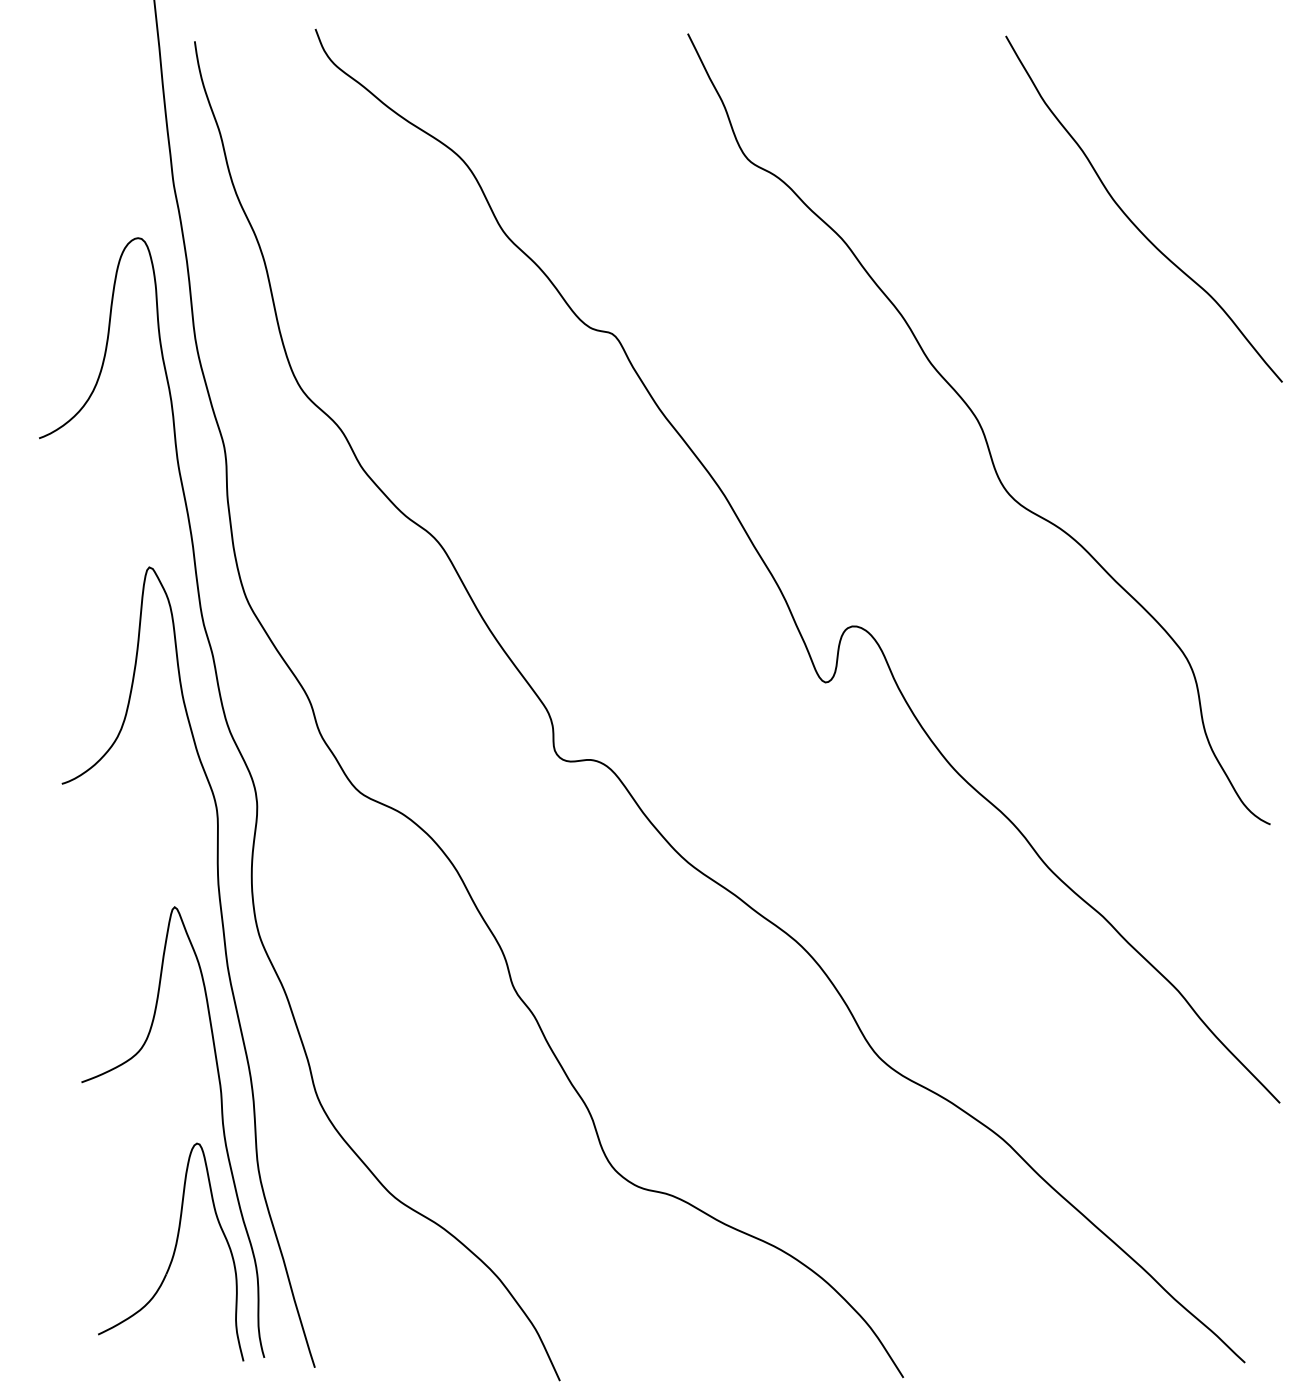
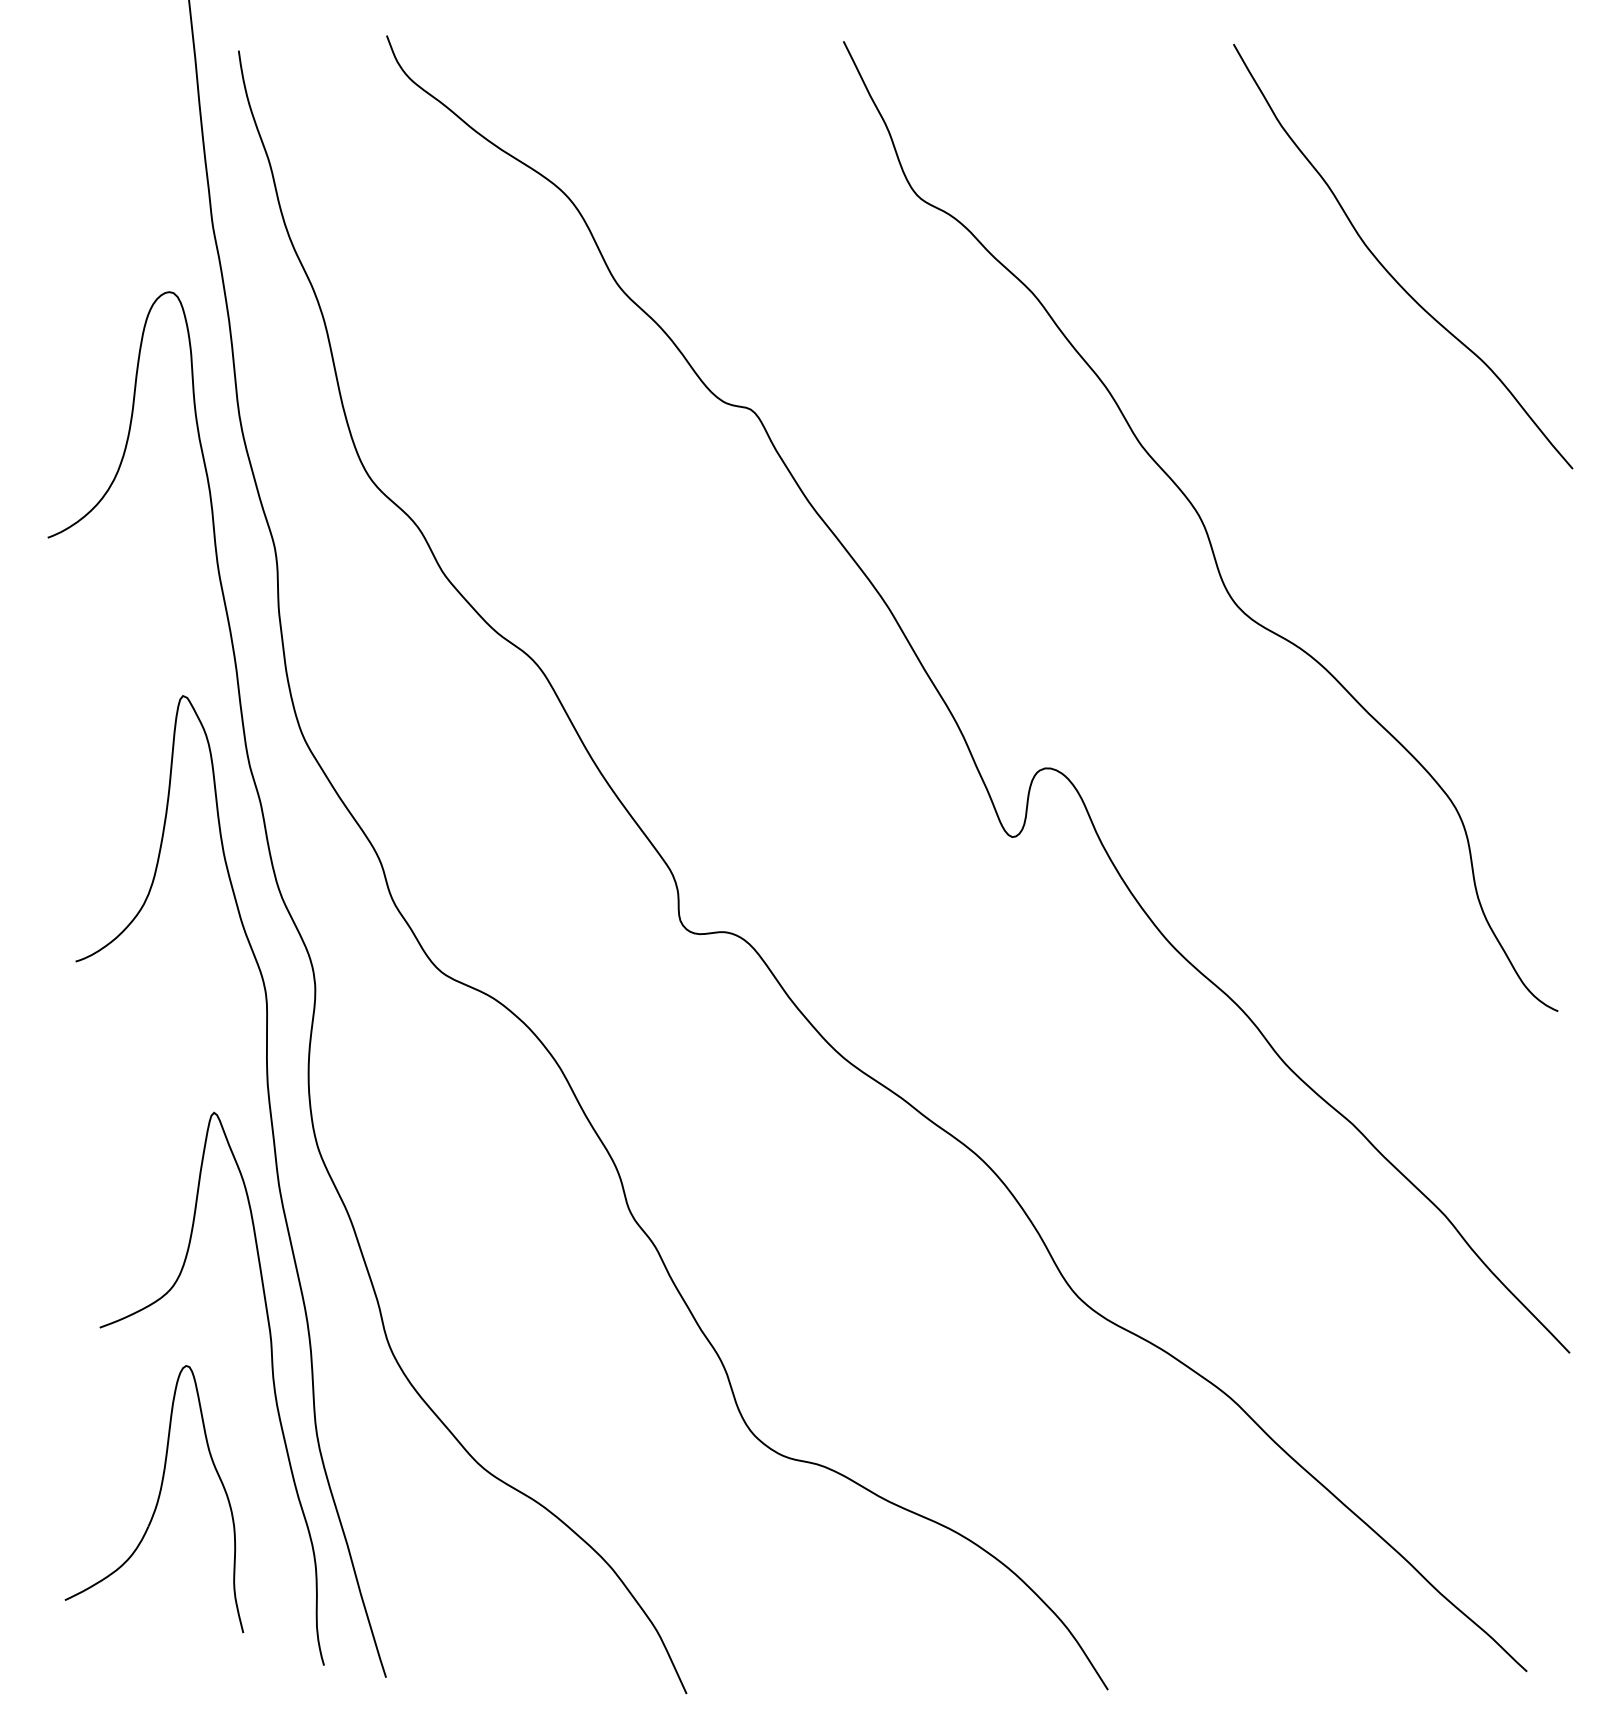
part: (171, 1251) -> (154, 1498), moved

